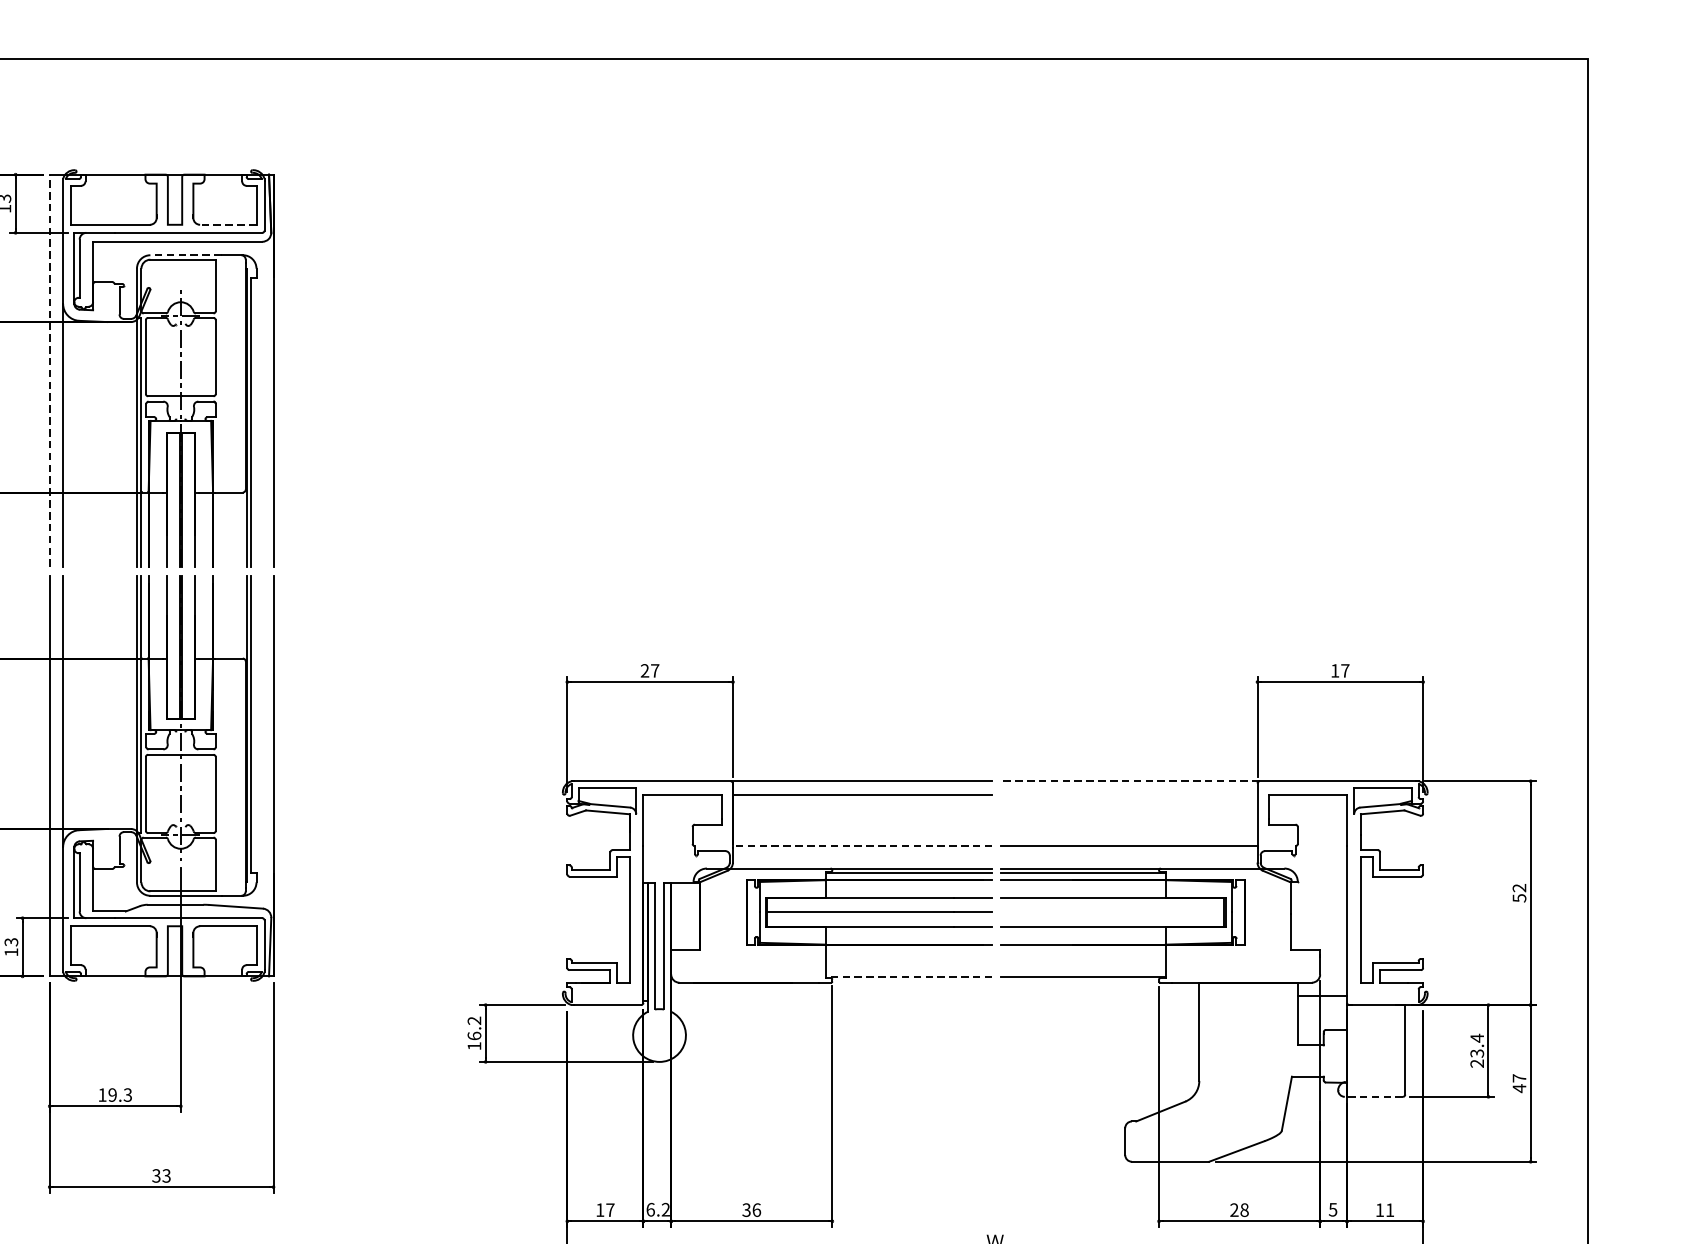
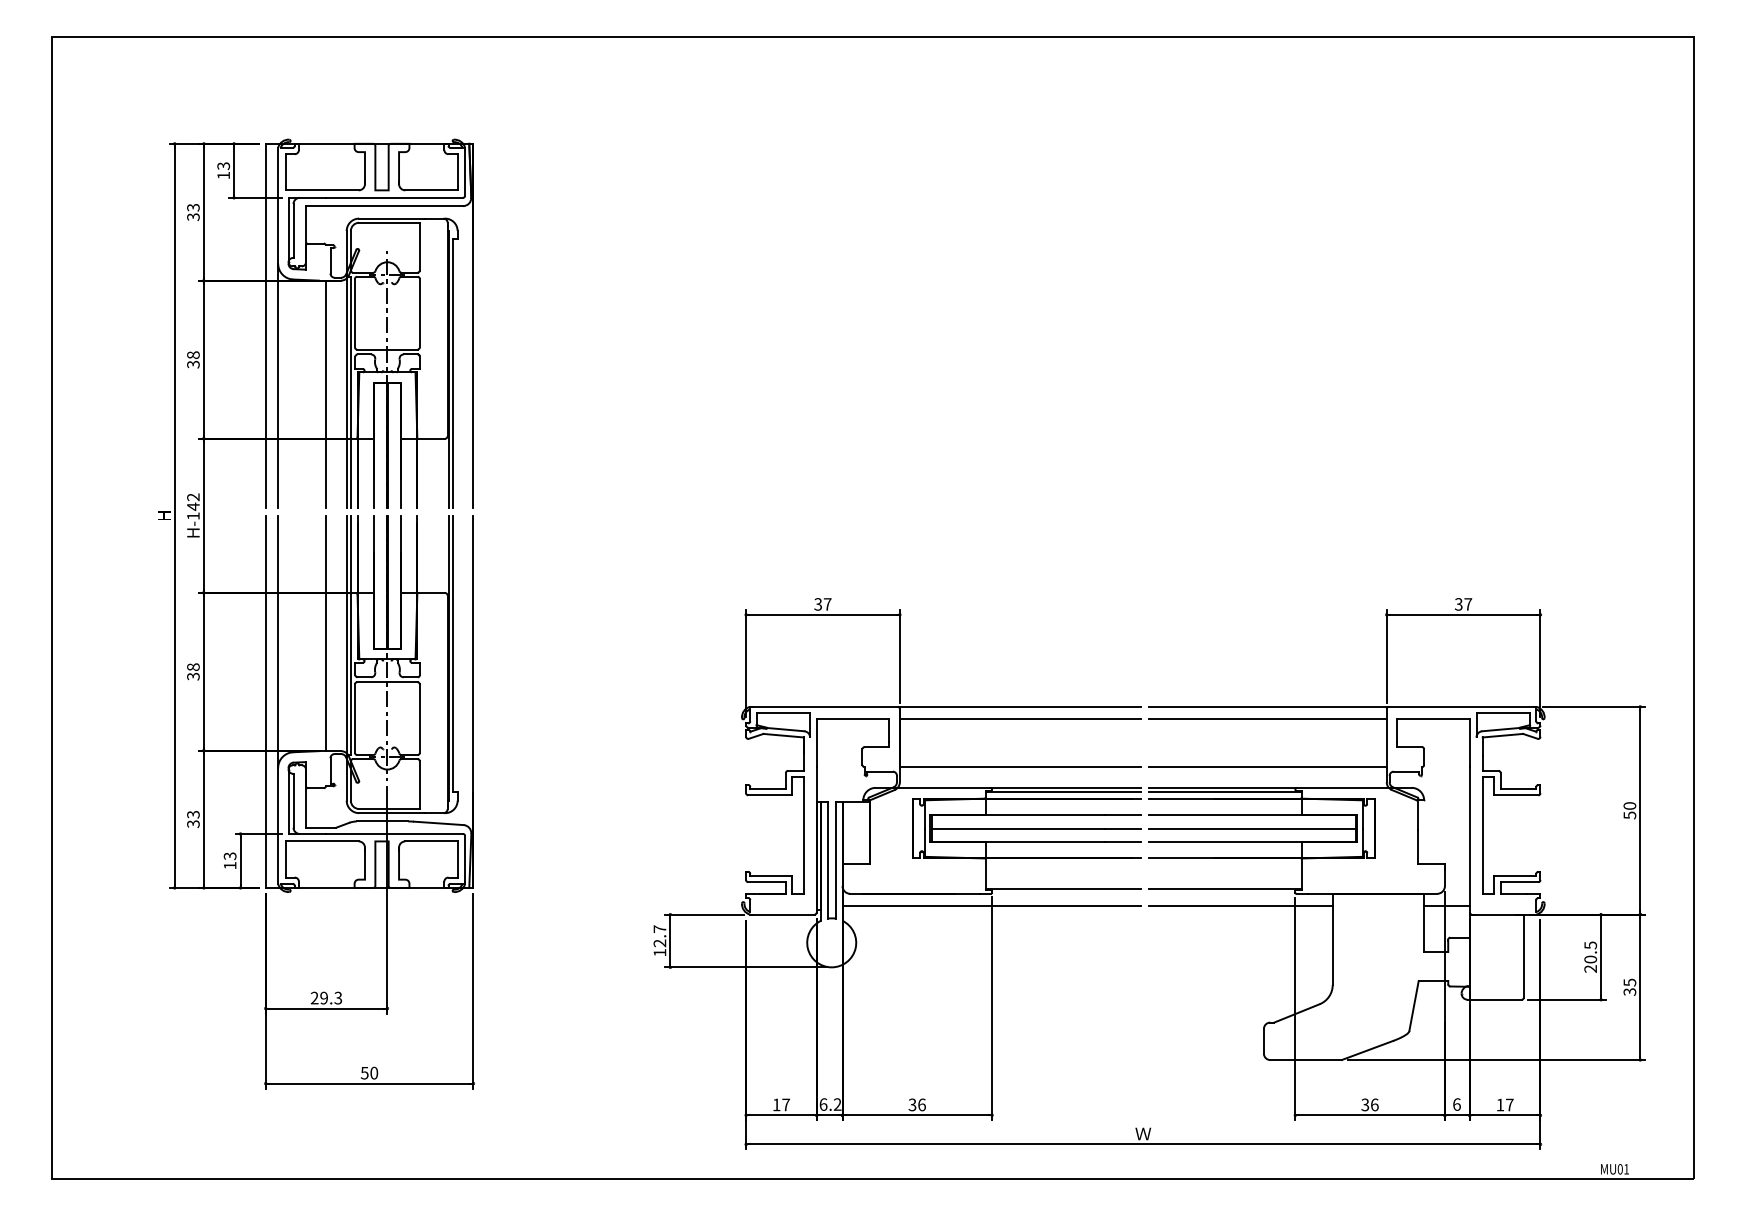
line: (227, 224) -> (430, 190), dashed -> solid
line: (185, 255) -> (391, 218), dashed -> solid
line: (49, 370) -> (265, 325), dashed -> solid
line: (114, 443) -> (325, 393), added
text: (645, 670) -> (818, 604), 27 -> 37
text: (1334, 670) -> (1458, 604), 17 -> 37
line: (114, 702) -> (325, 633), added
line: (1130, 780) -> (1268, 706), dashed -> solid
line: (1129, 794) -> (1267, 719), added
line: (861, 846) -> (1019, 767), dashed -> solid
text: (1519, 887) -> (1629, 805), 52 -> 50
line: (1111, 912) -> (1251, 828), added
line: (908, 976) -> (1062, 888), dashed -> solid
line: (831, 996) -> (991, 906), added
line: (1099, 996) -> (1240, 906), added
text: (473, 1028) -> (659, 936), 16.2 -> 12.7
text: (1477, 1045) -> (1590, 952), 23.4 -> 20.5
text: (1519, 1083) -> (1629, 987), 47 -> 35
text: (102, 1094) -> (314, 997), 19.3 -> 29.3
line: (1373, 1096) -> (1494, 999), dashed -> solid
text: (161, 1175) -> (369, 1072), 33 -> 50
text: (1238, 1209) -> (1369, 1104), 28 -> 36
text: (1332, 1209) -> (1456, 1104), 5 -> 6
text: (1389, 1209) -> (1509, 1104), 11 -> 17

